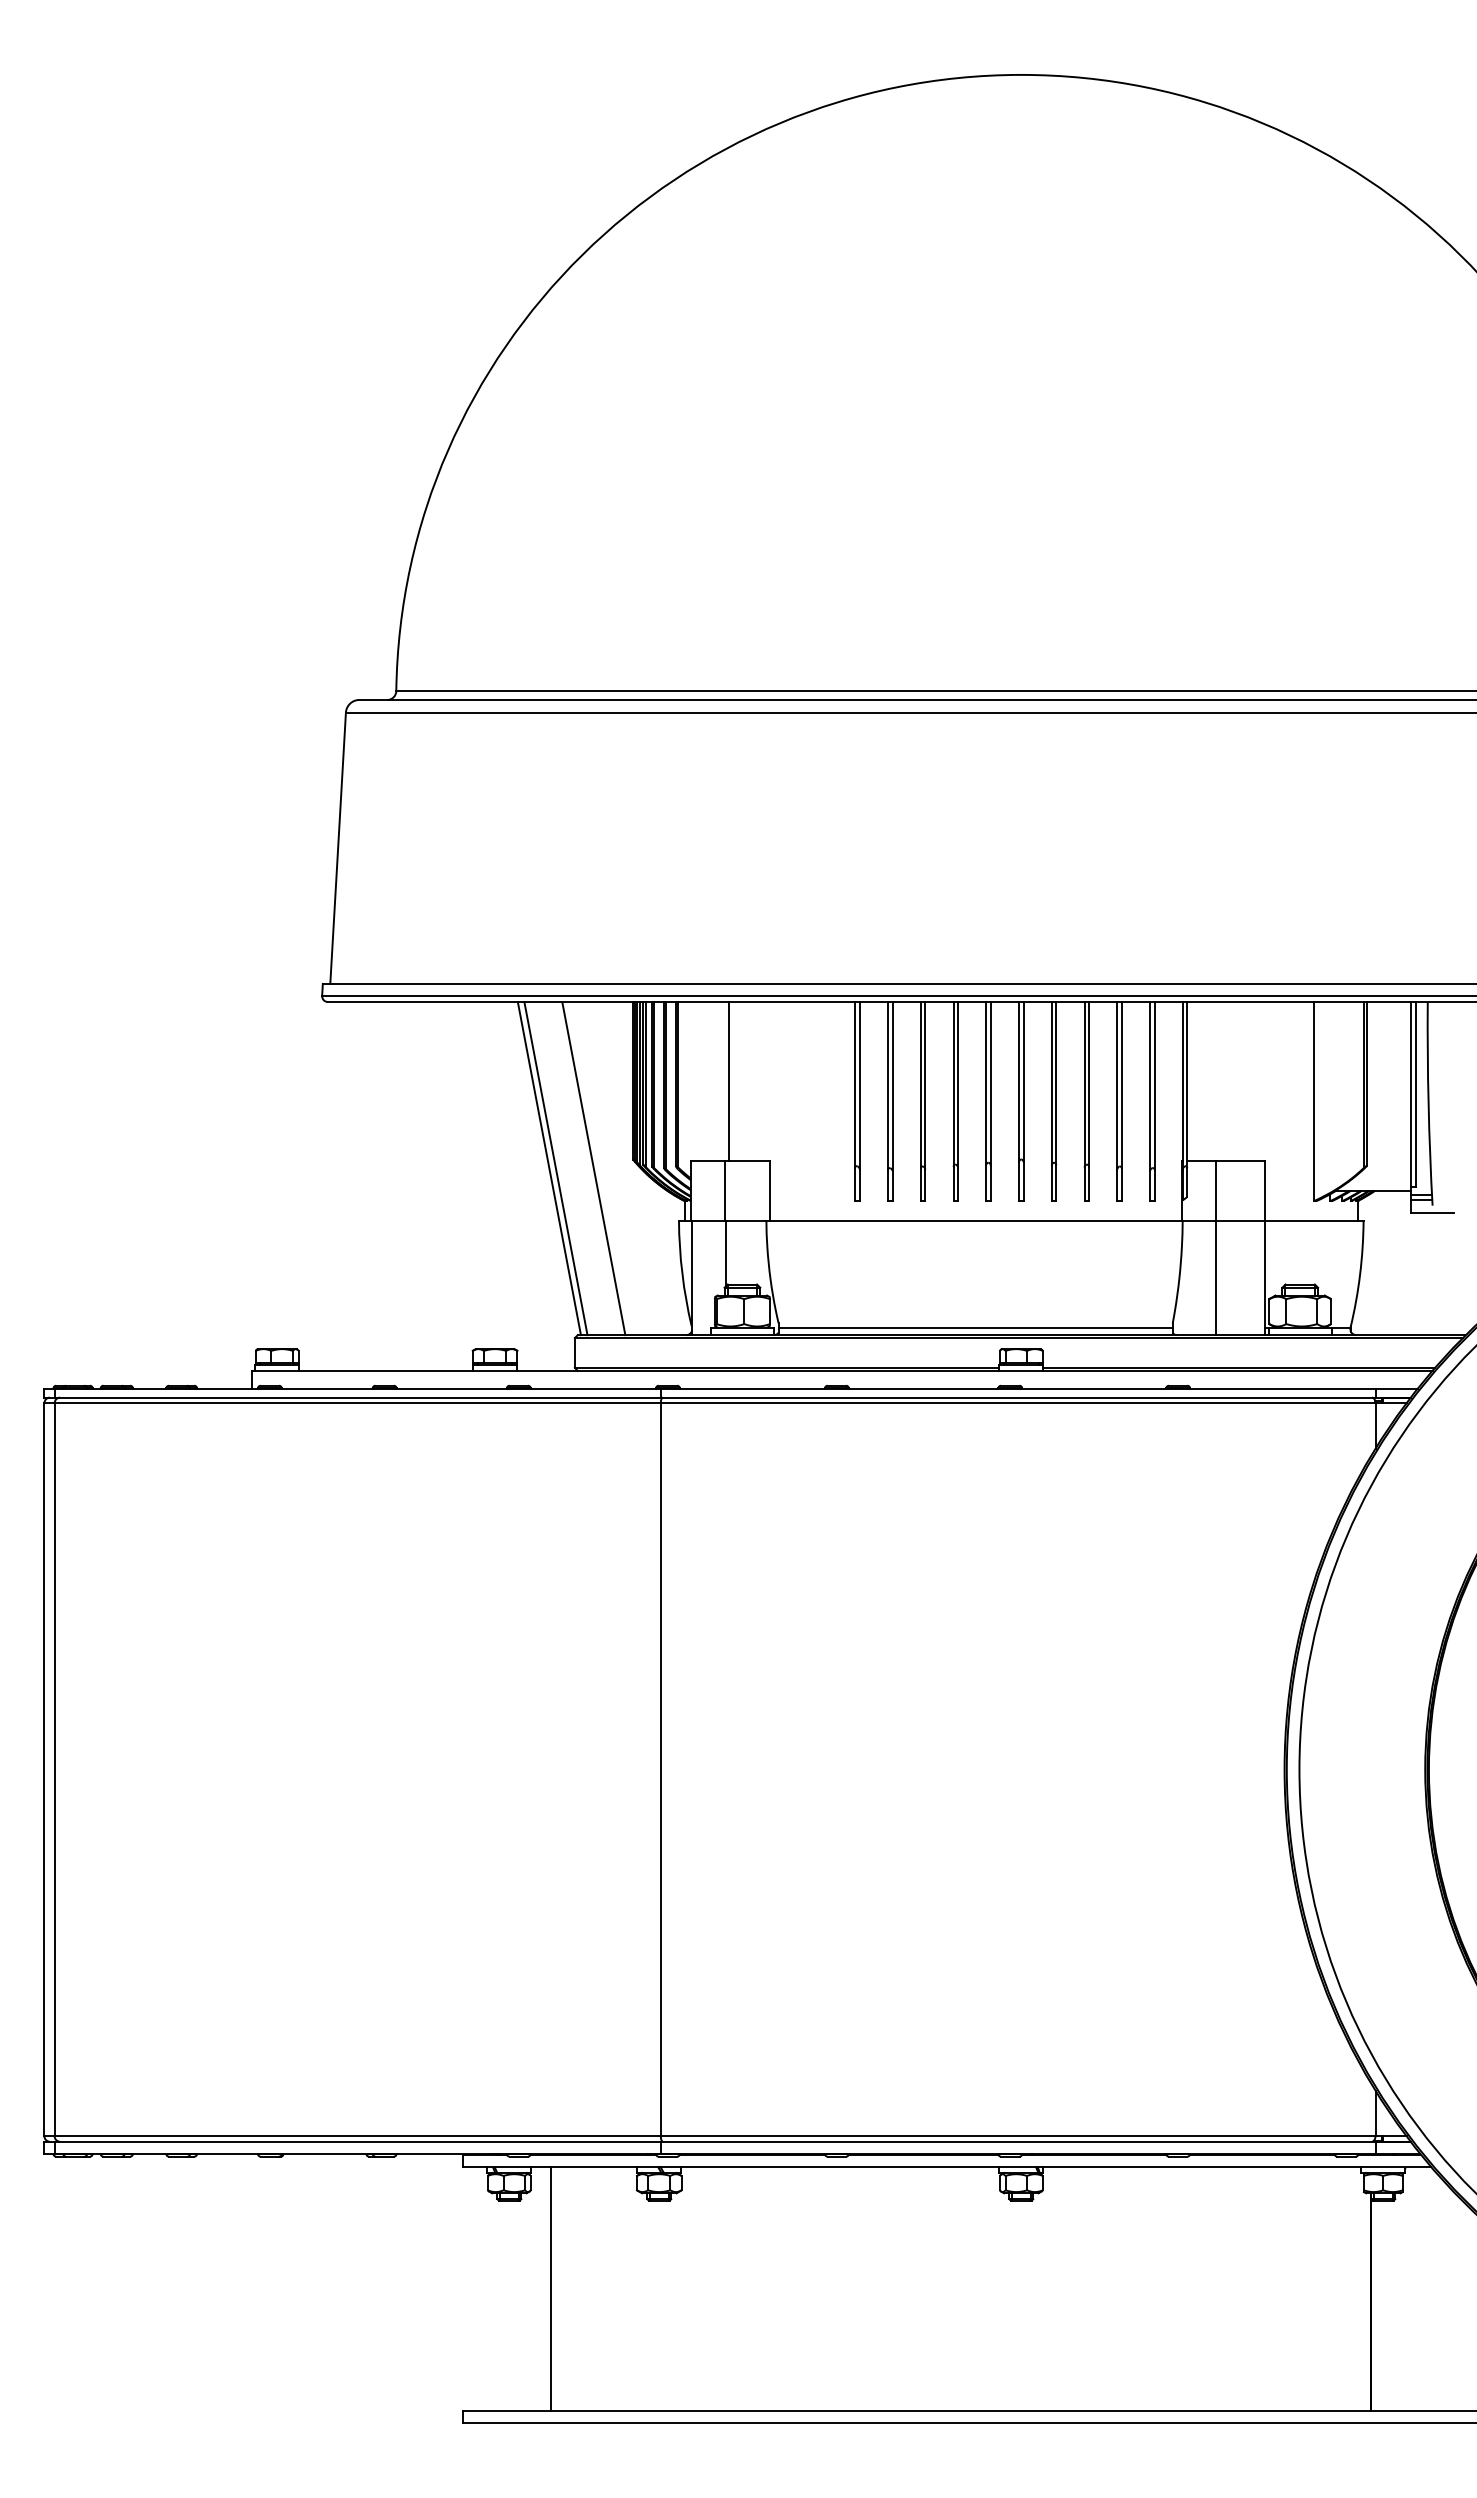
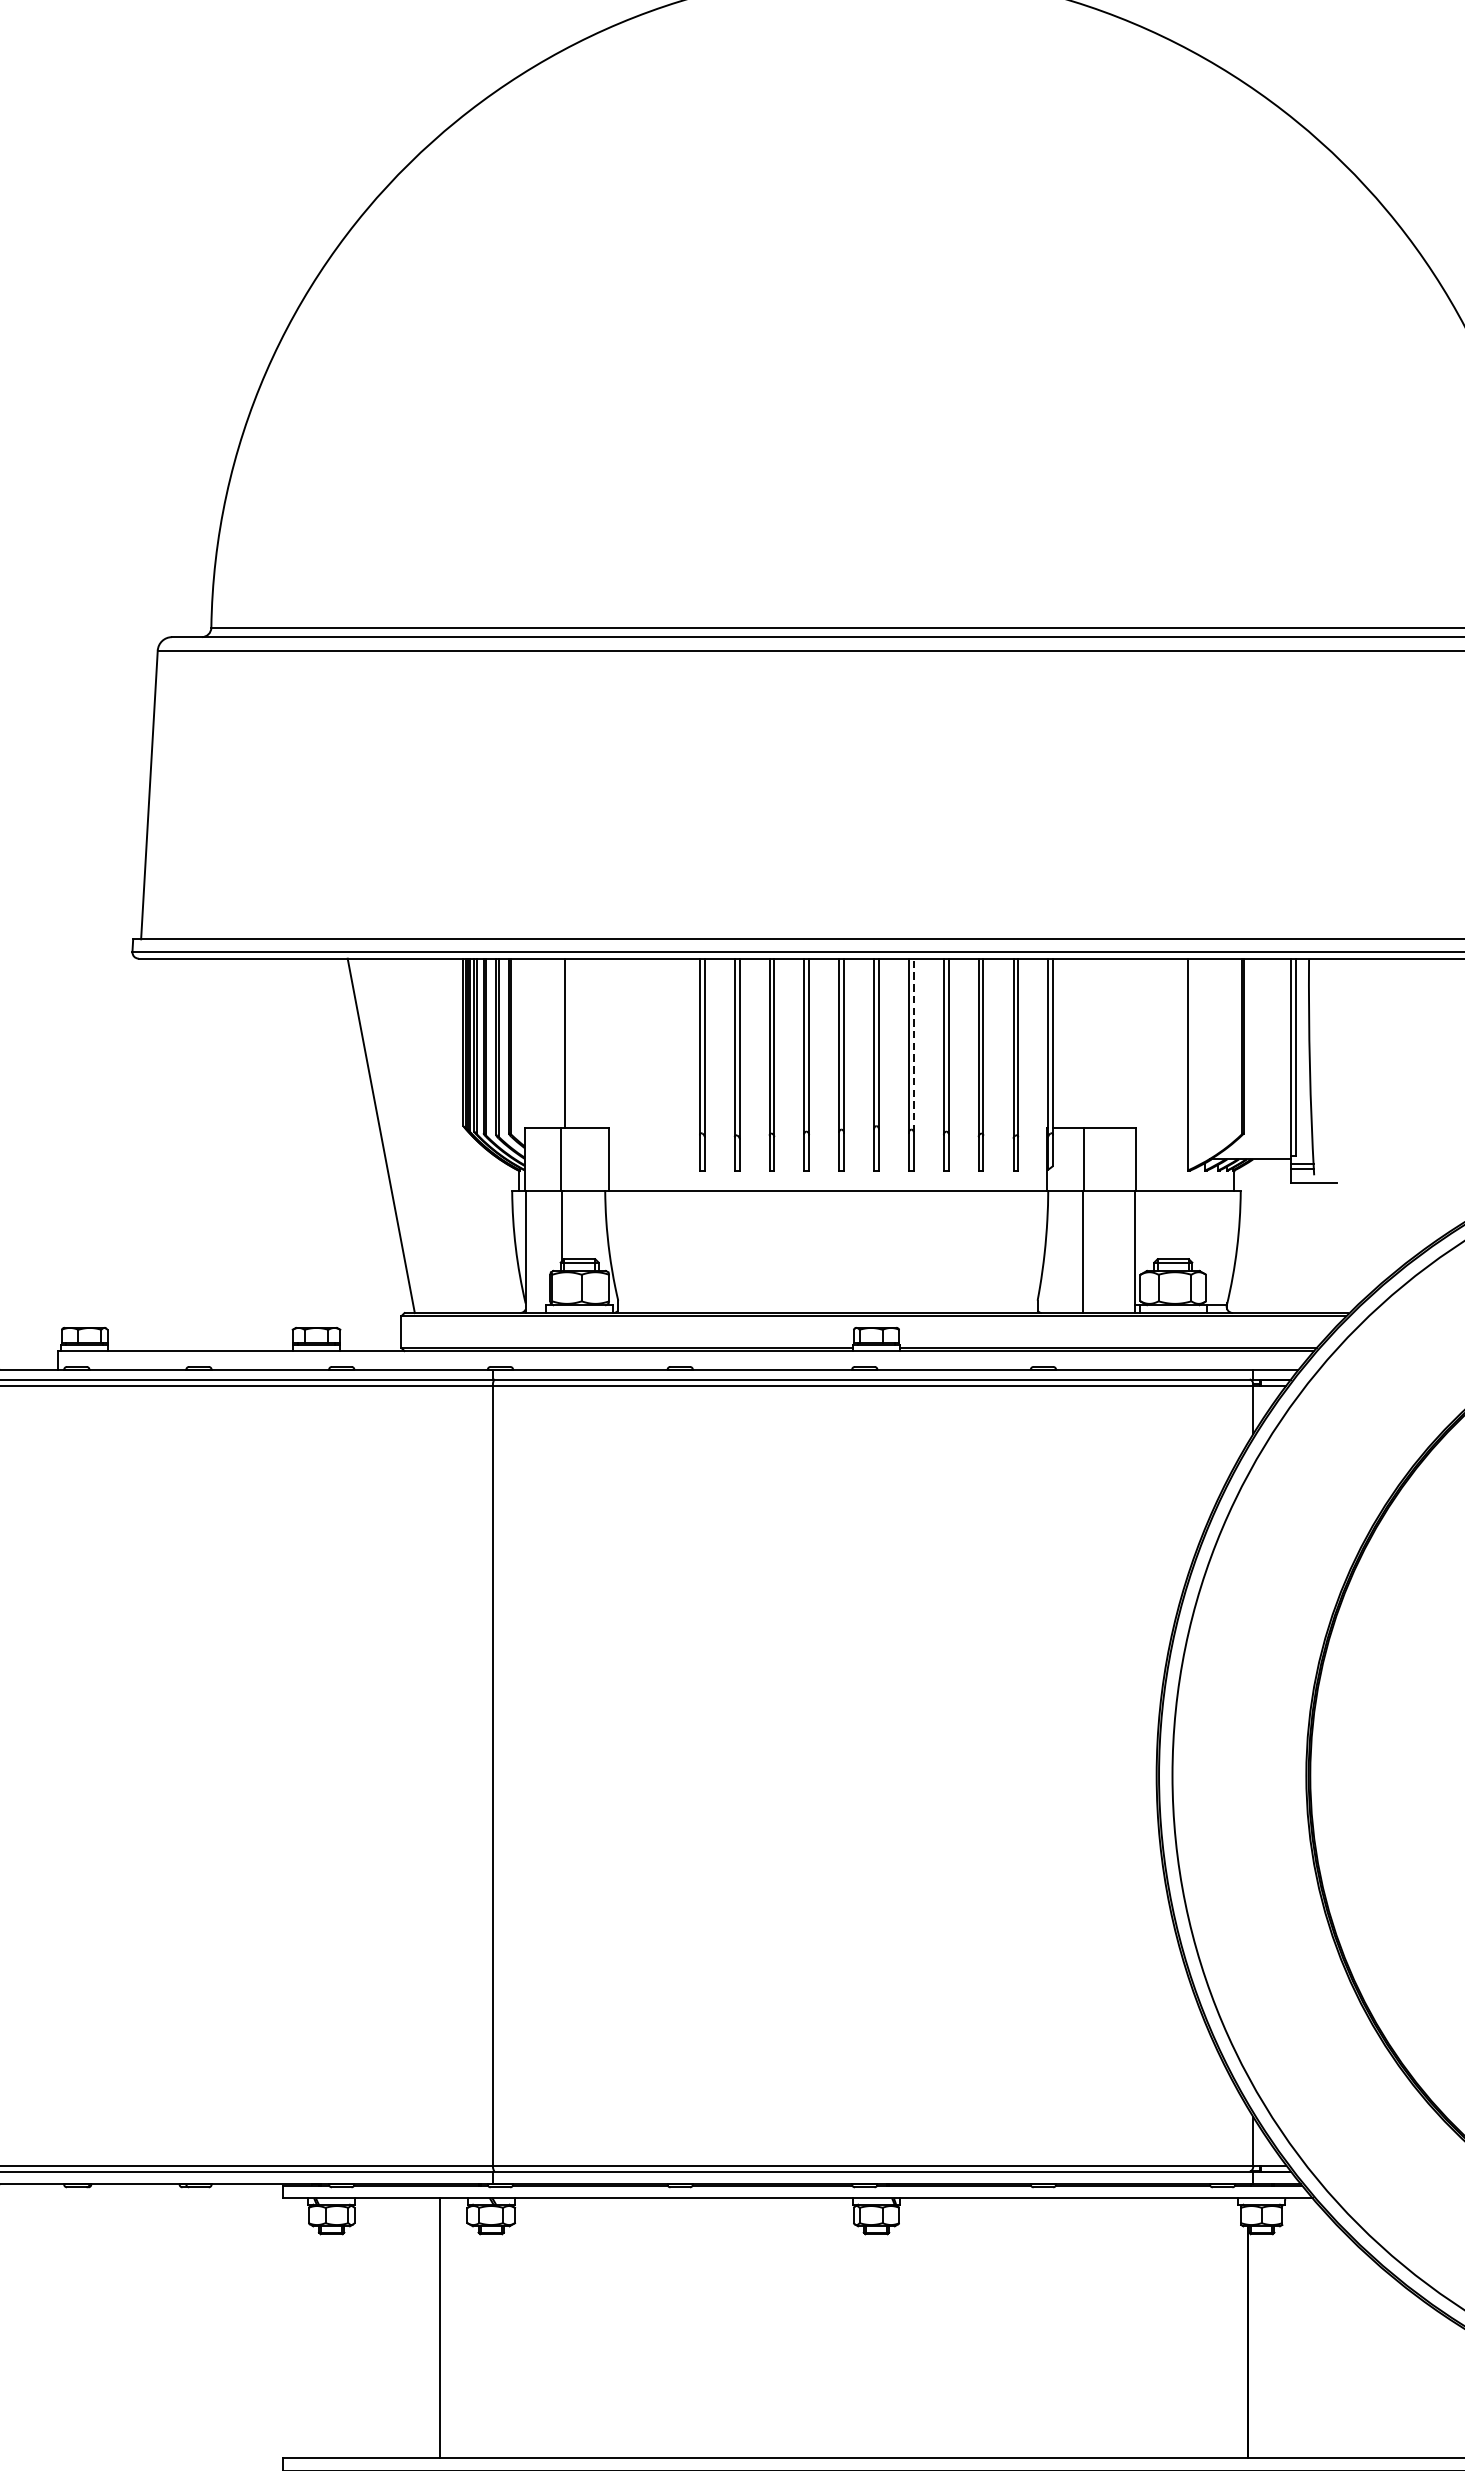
line: (1056, 1083) -> (913, 1045), solid -> dashed
line: (548, 1168) -> (373, 1135), removed
line: (593, 1168) -> (421, 1135), removed
line: (975, 1327) -> (827, 1304), removed
line: (551, 2289) -> (440, 2328), moved

